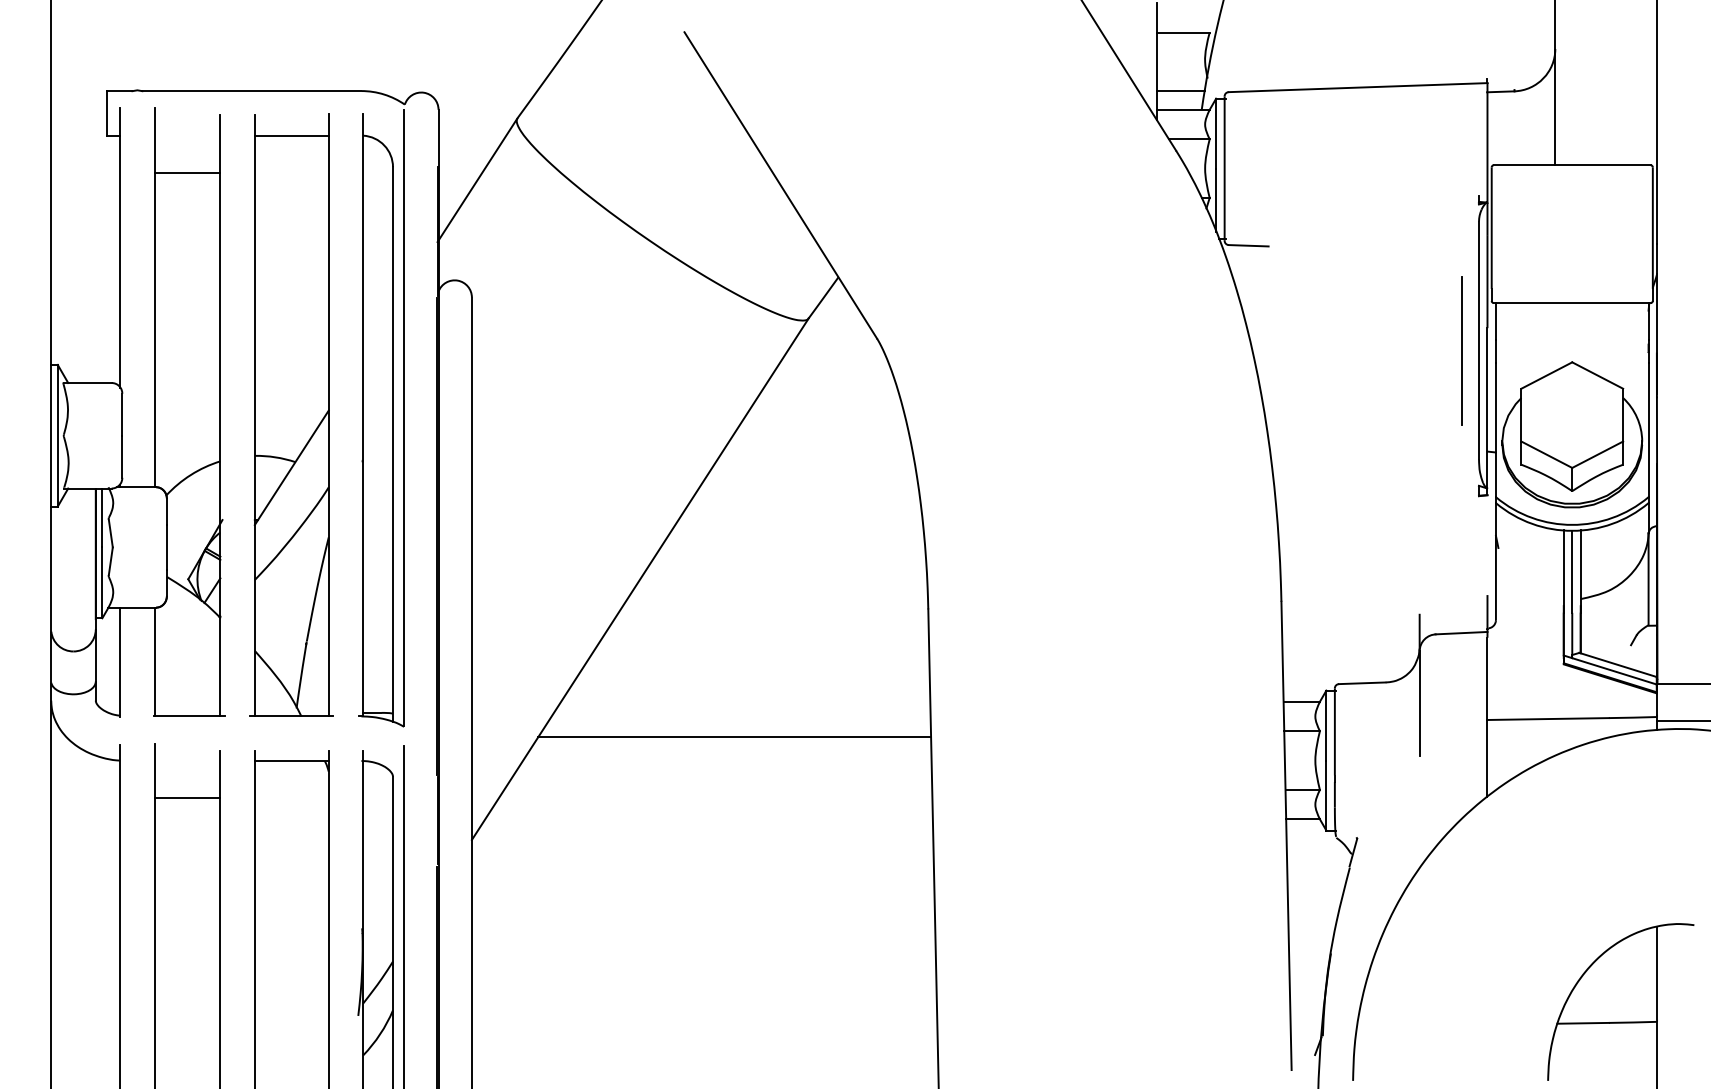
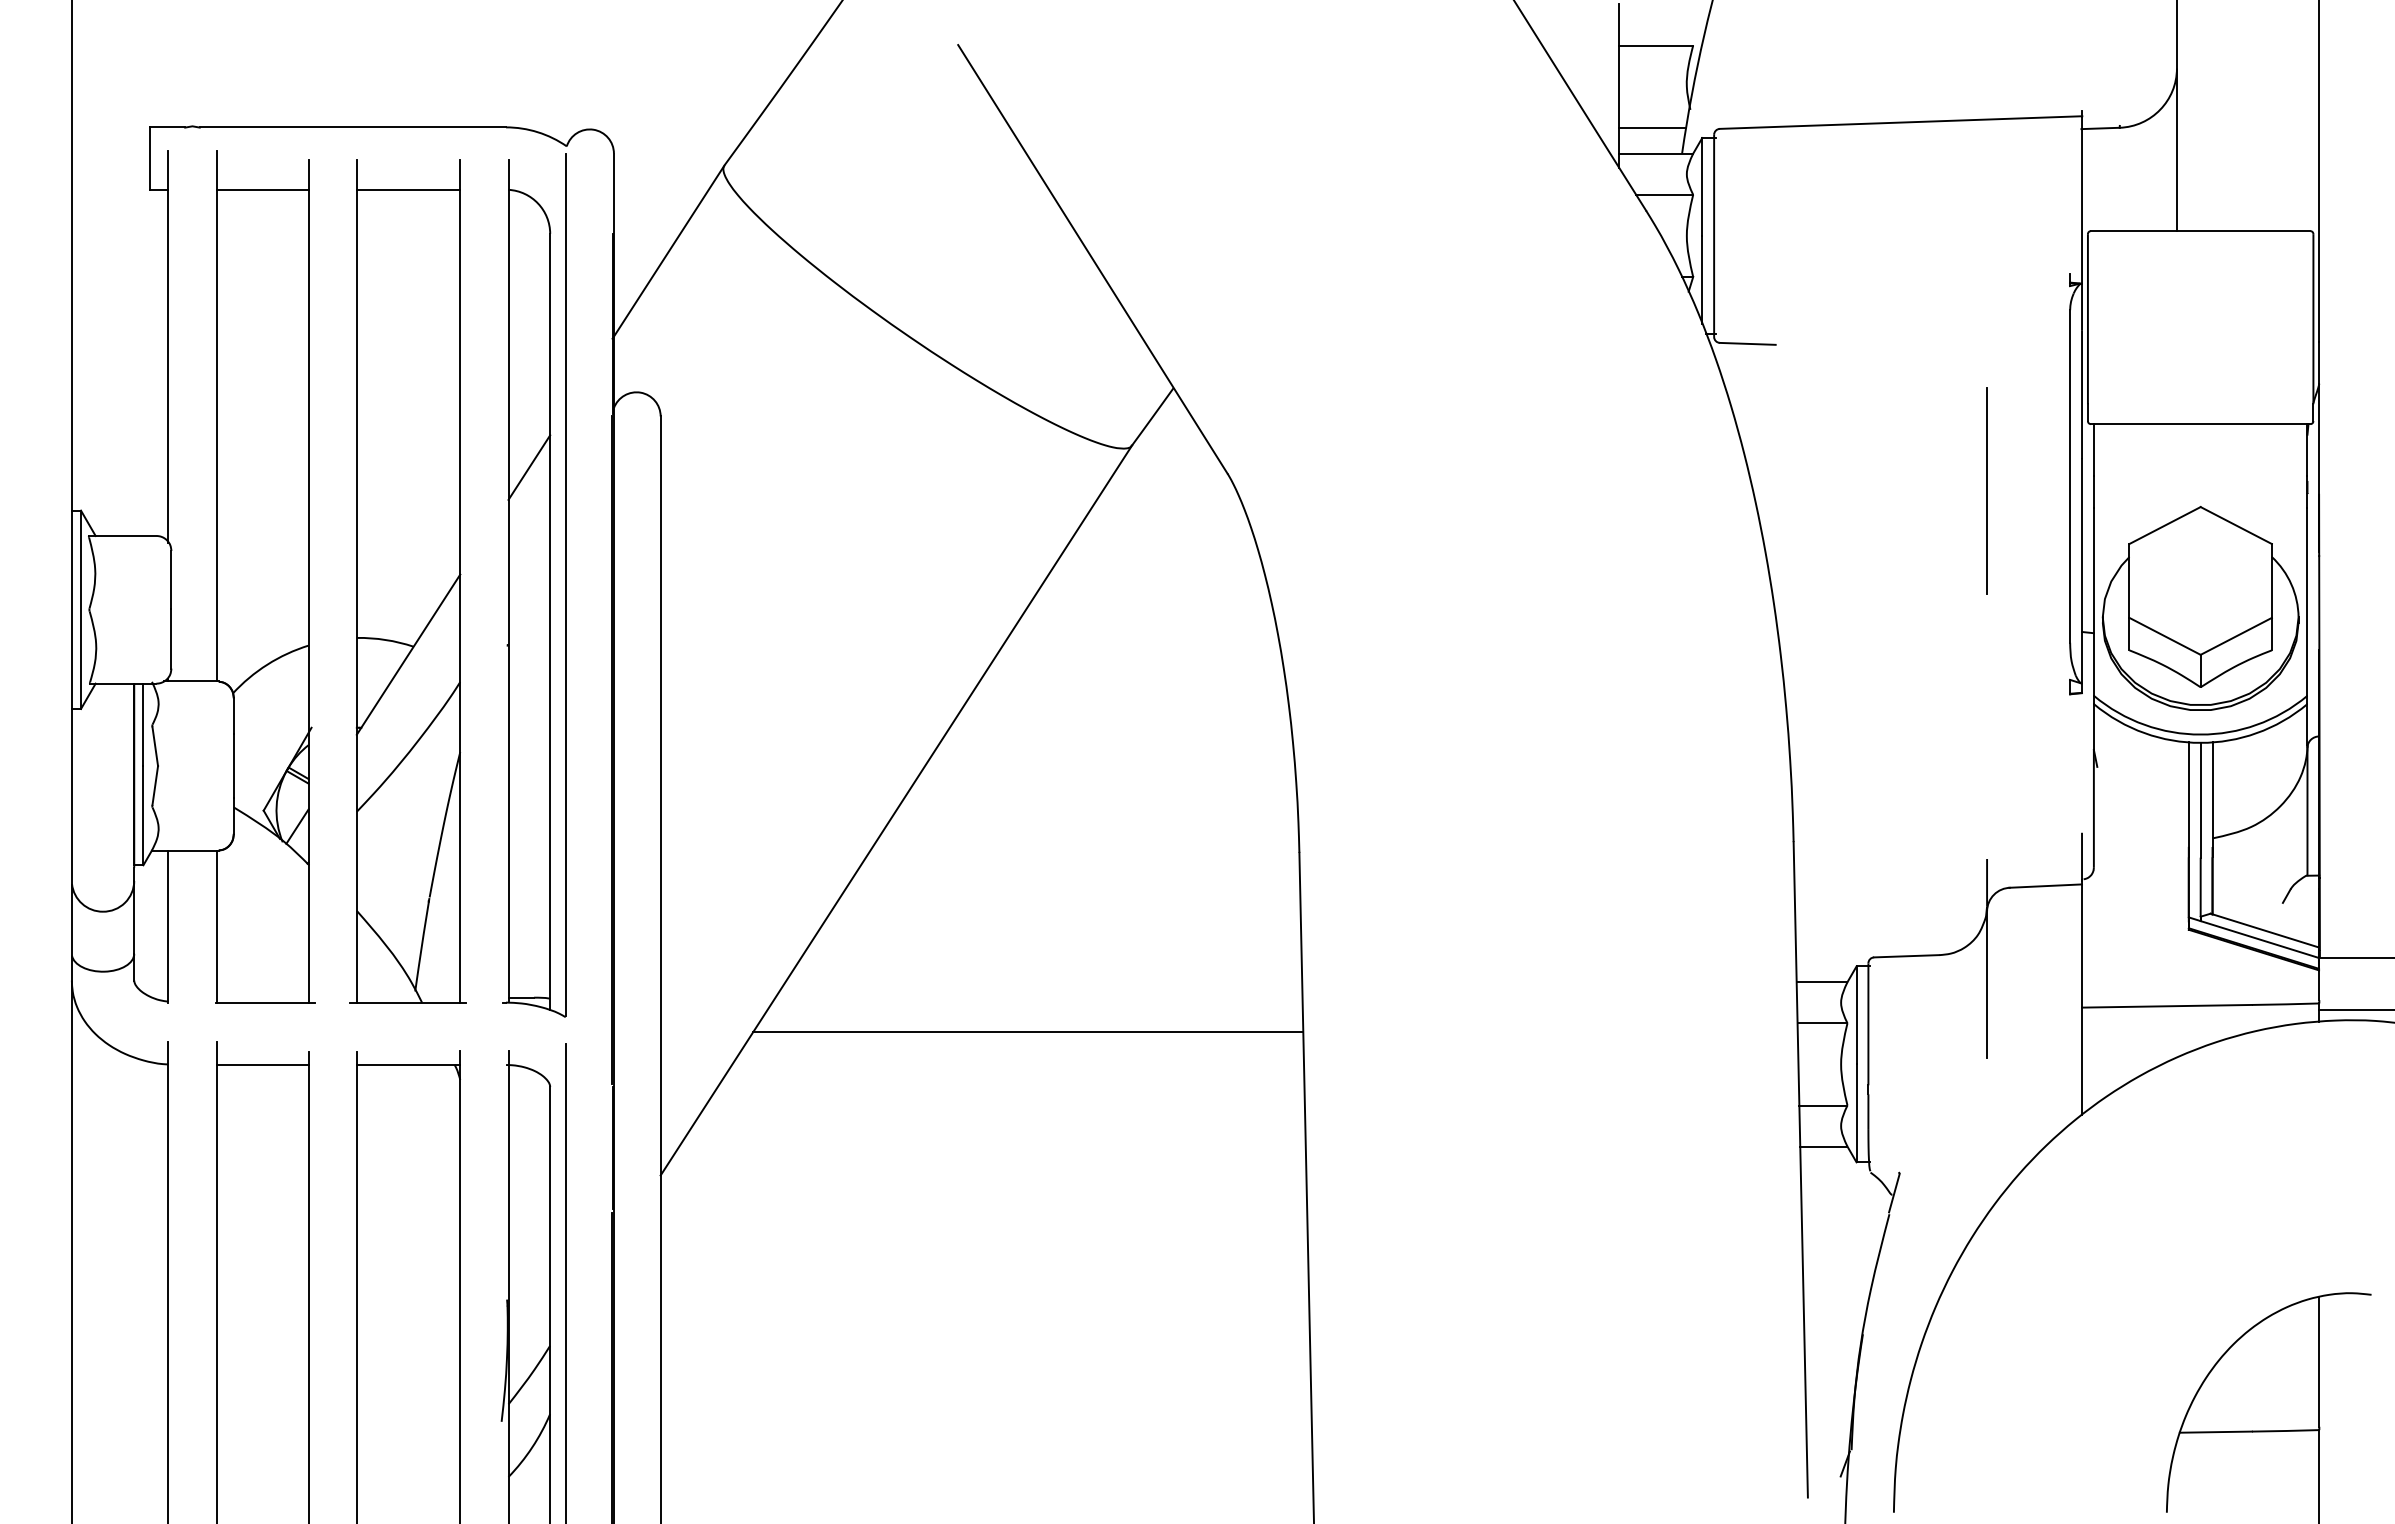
line: (187, 172) -> (262, 189), moved
line: (378, 334) -> (529, 467), added
line: (1461, 350) -> (1986, 490), moved
line: (187, 798) -> (262, 1065), moved

